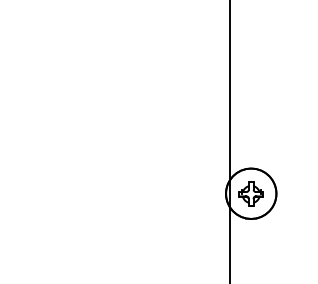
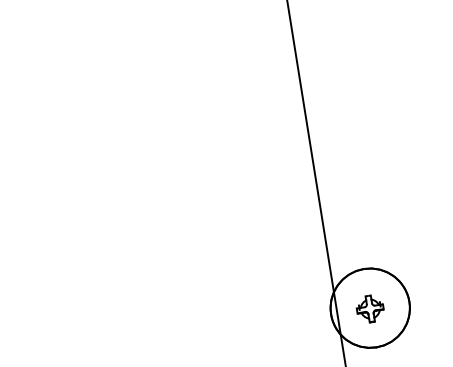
part: (250, 193) -> (369, 307), size x0.7

